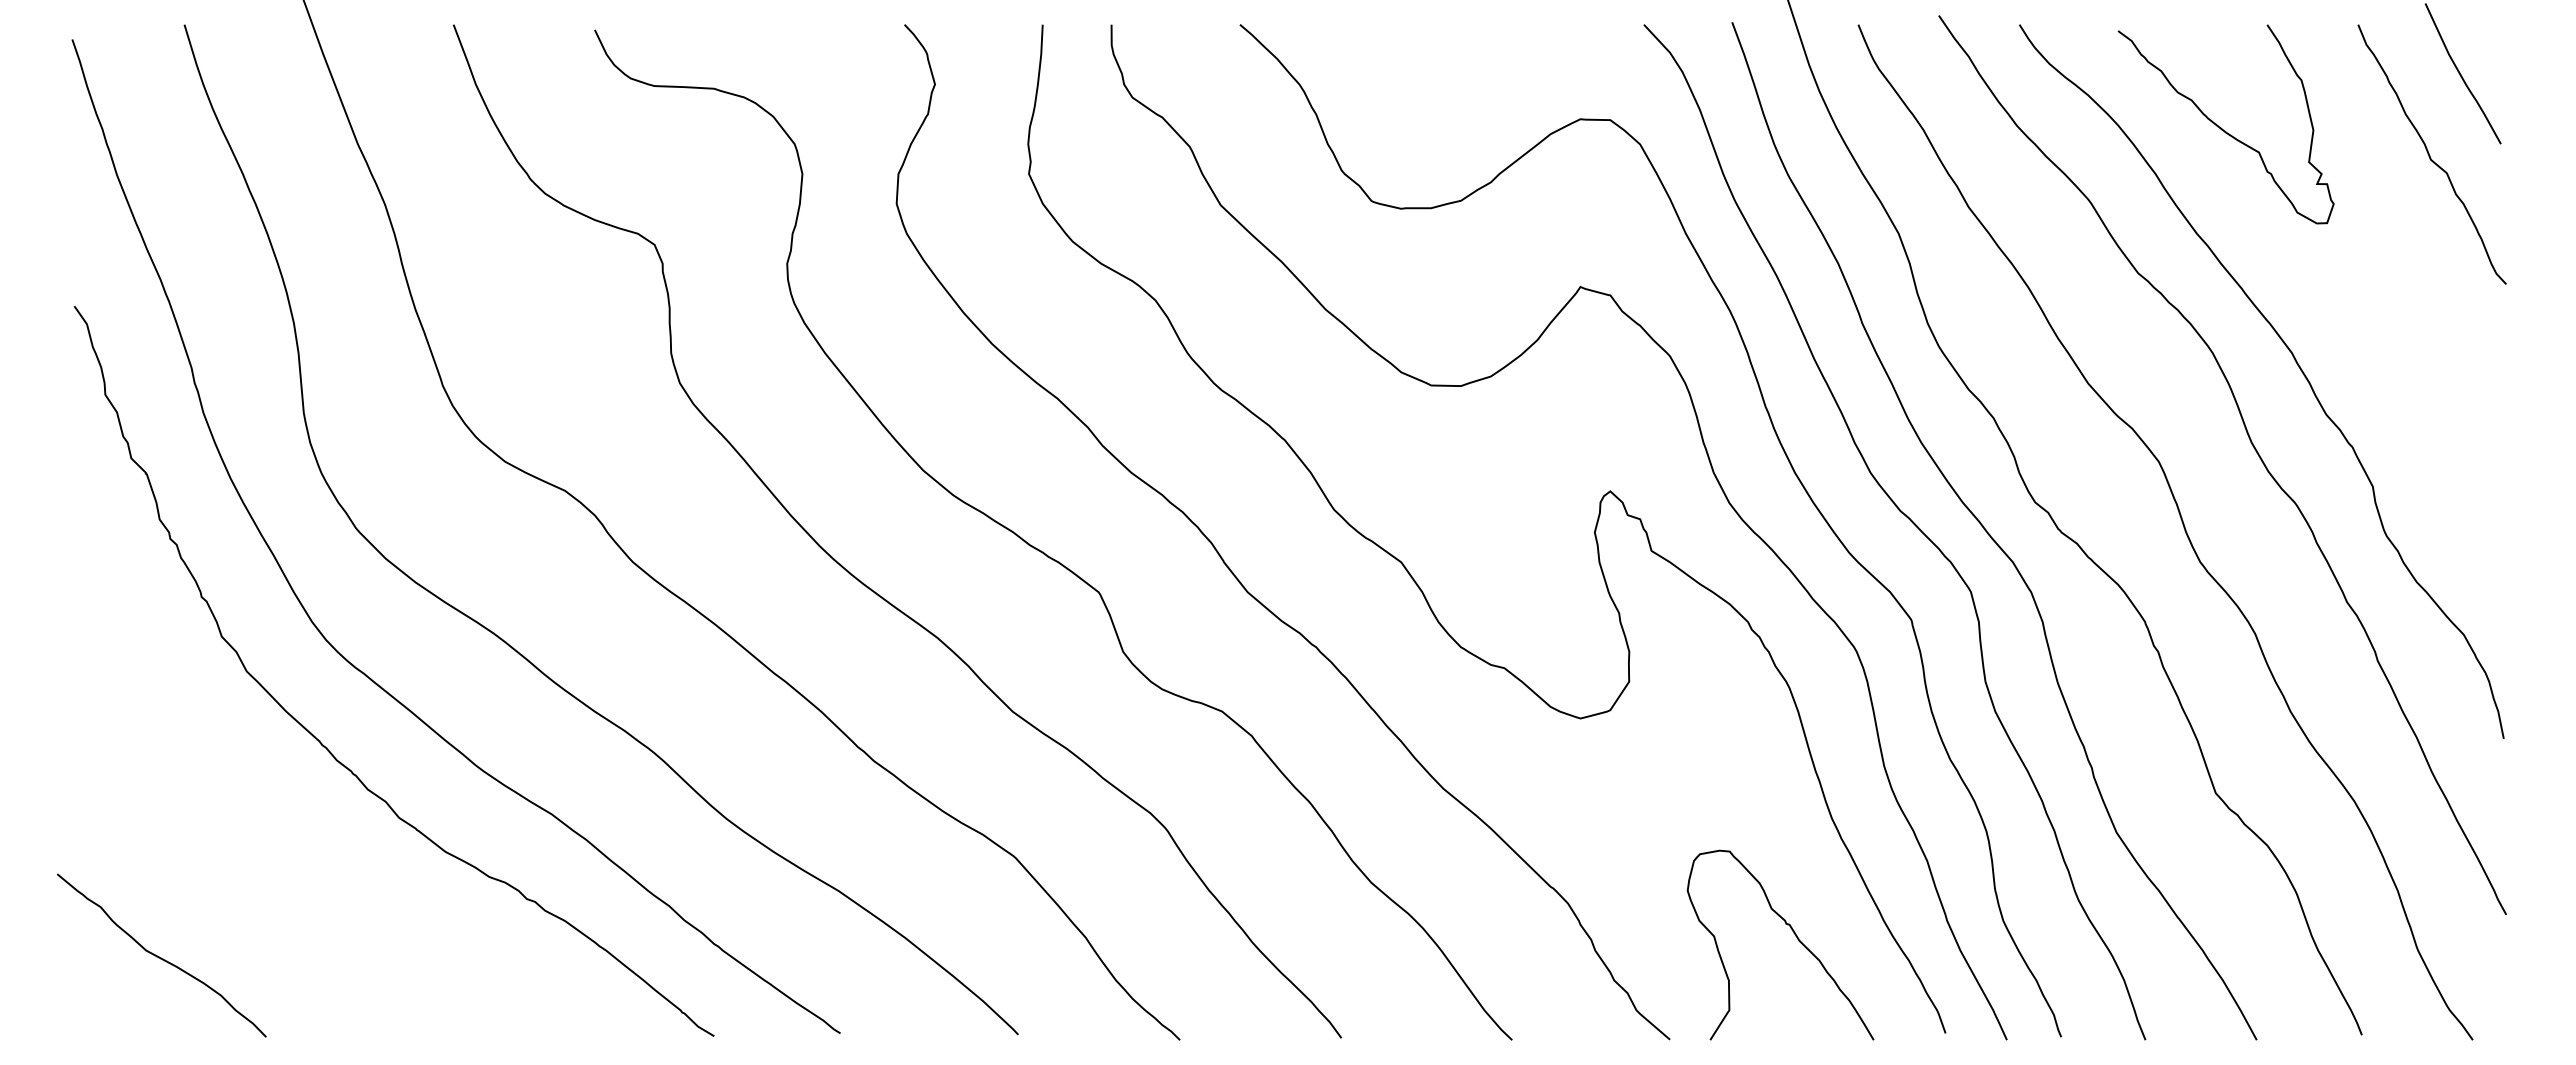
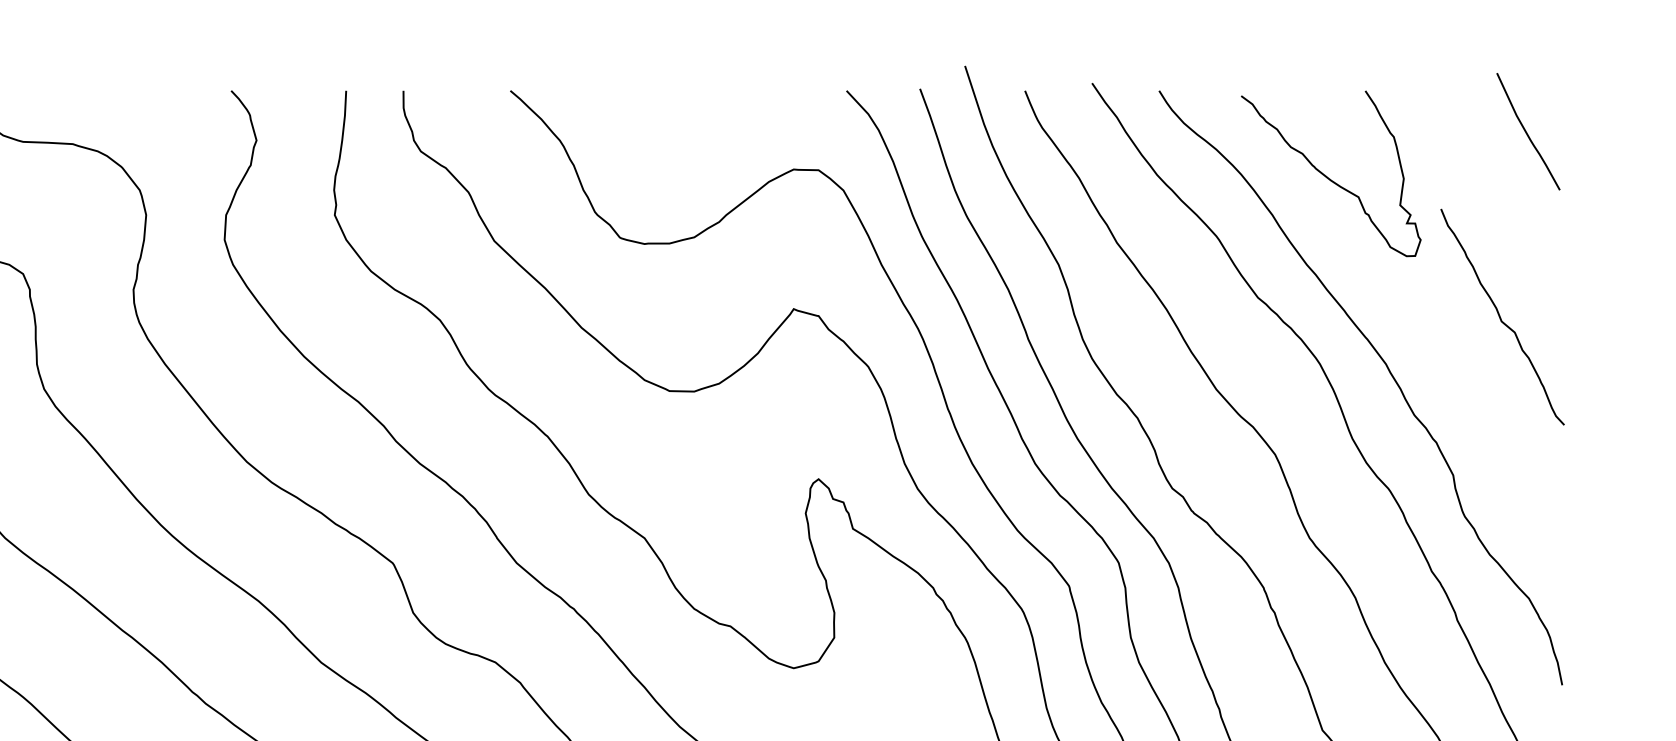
curve: (2430, 155) -> (1501, 317), moved

